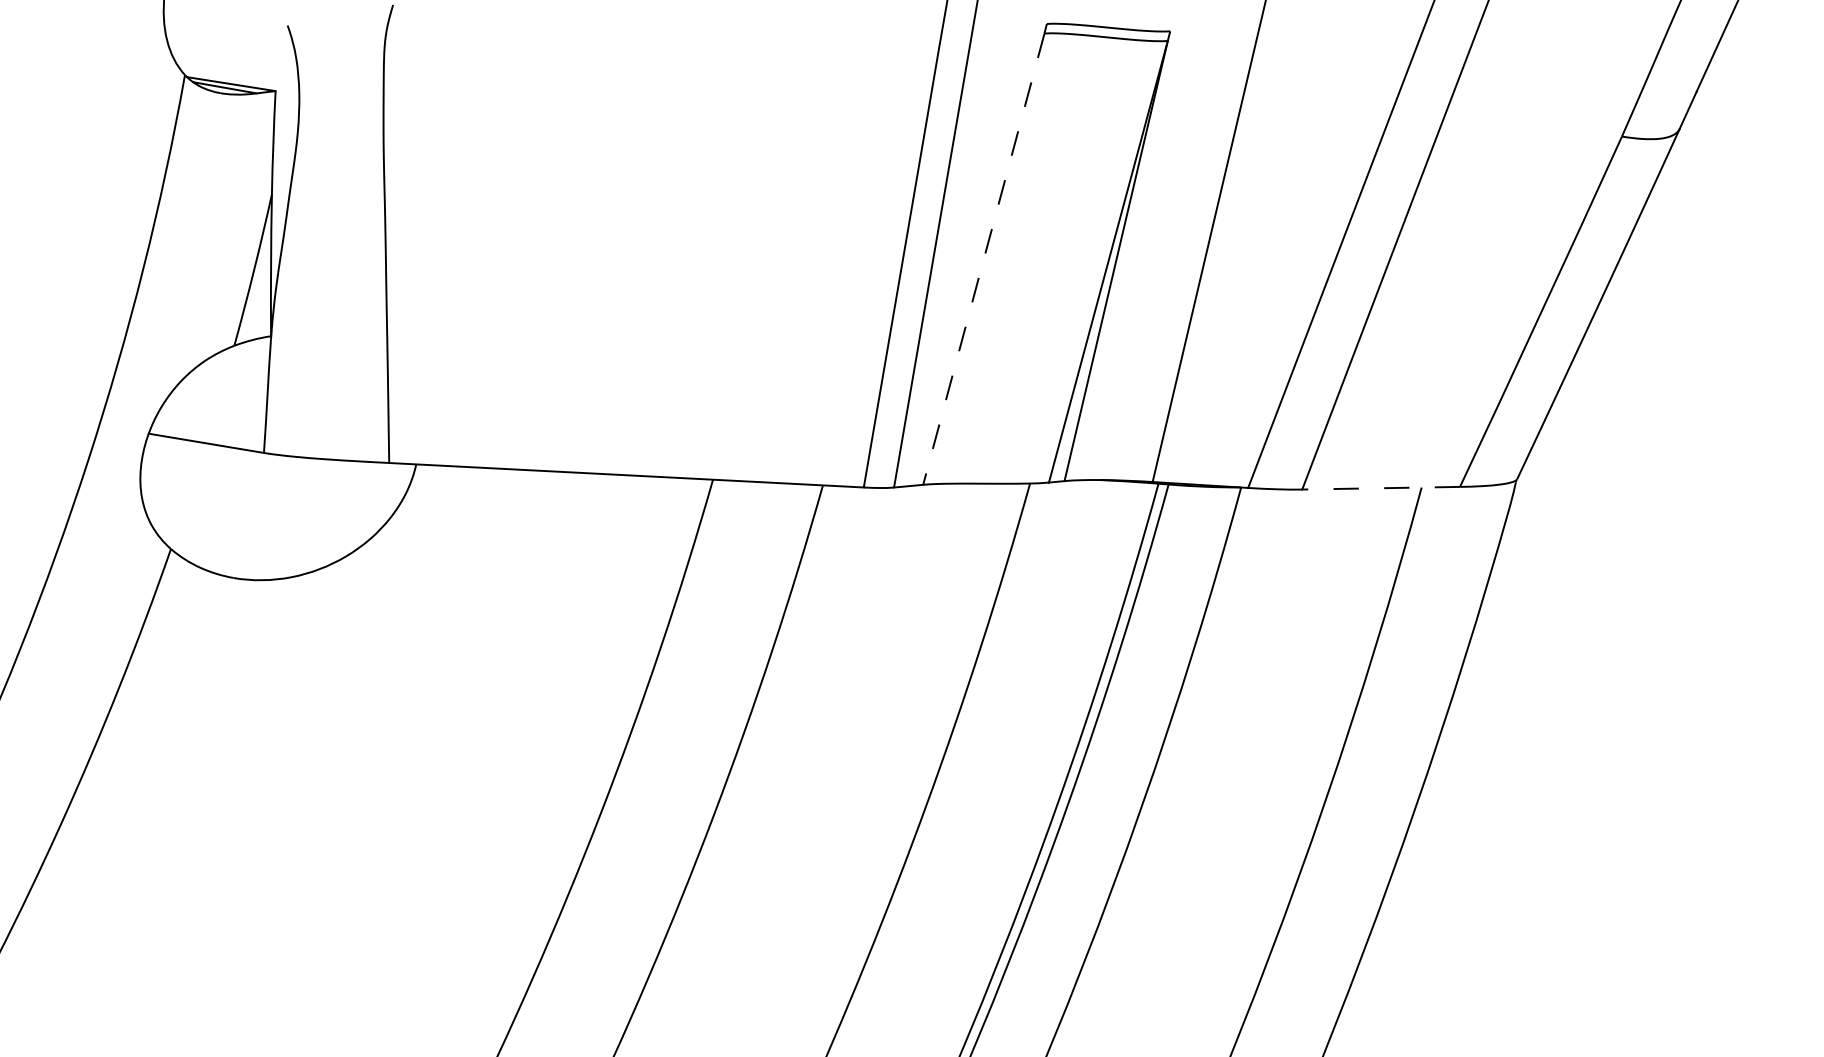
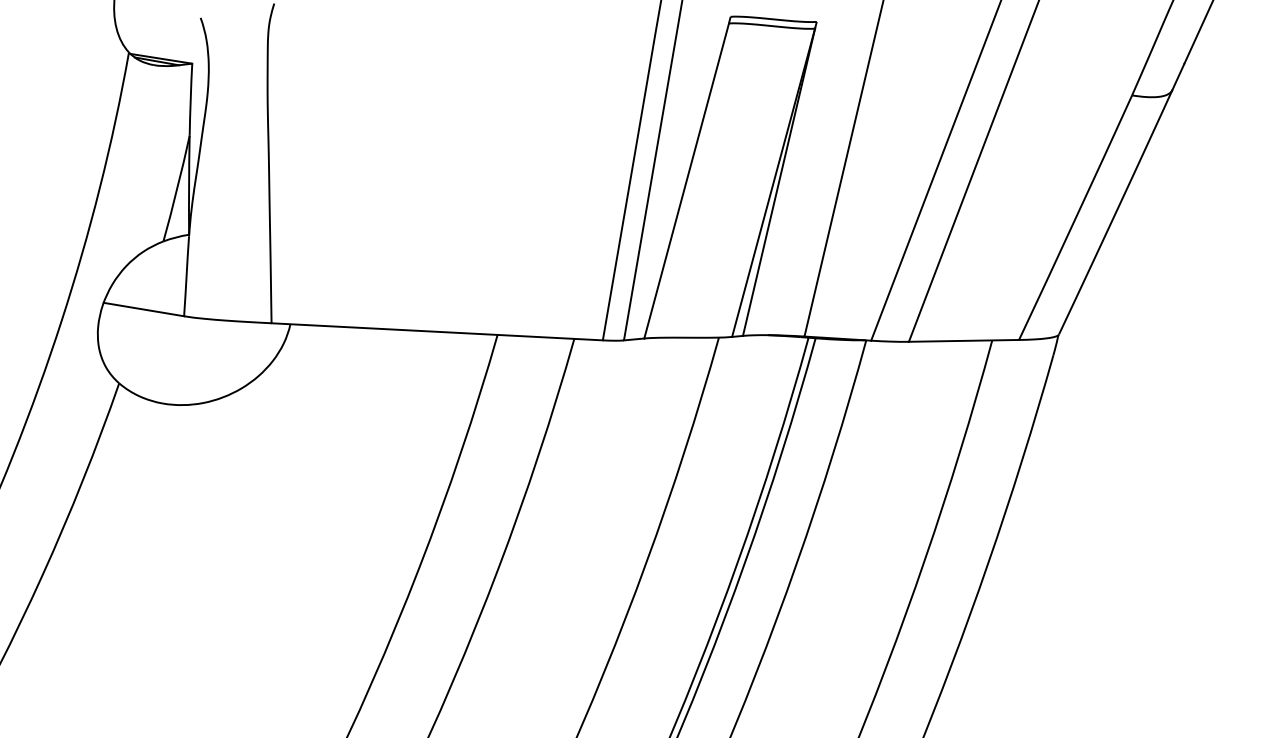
line: (983, 259) -> (686, 181), dashed -> solid
line: (1380, 487) -> (963, 340), dashed -> solid

